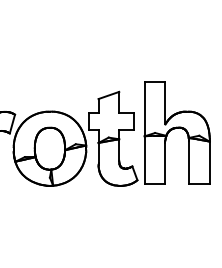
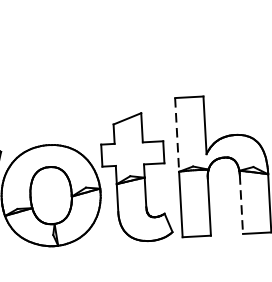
line: (144, 109) -> (176, 135), solid -> dashed
line: (189, 162) -> (242, 204), solid -> dashed

